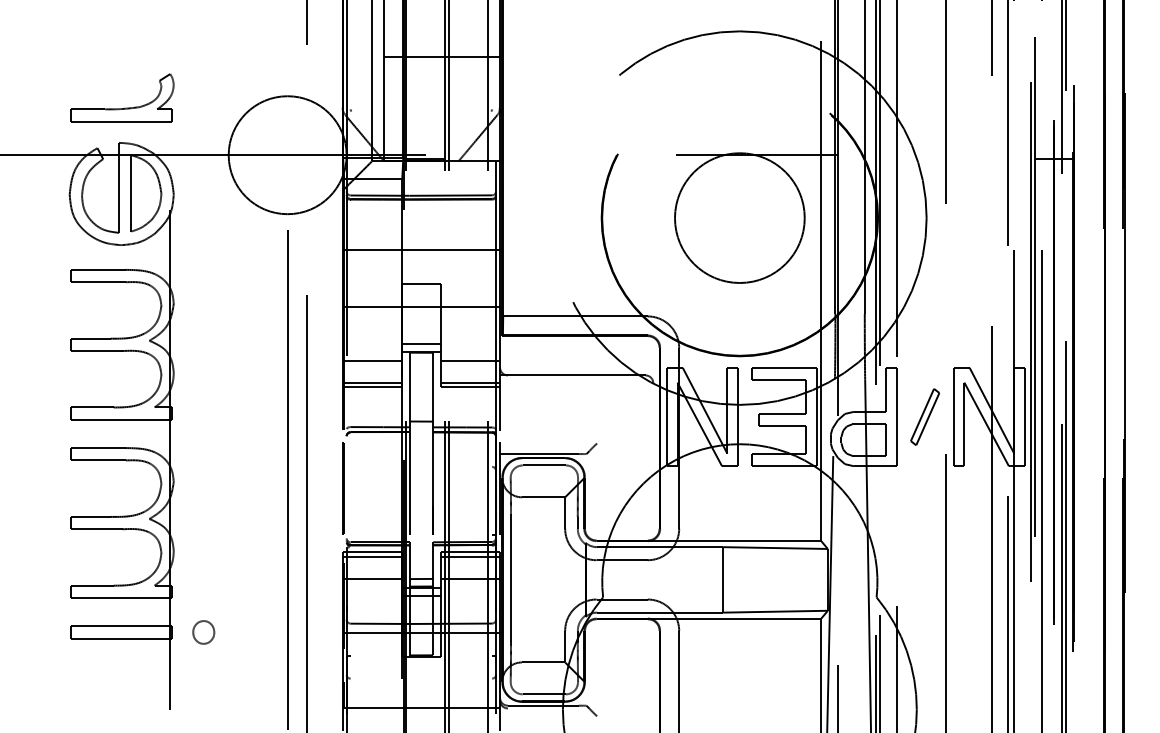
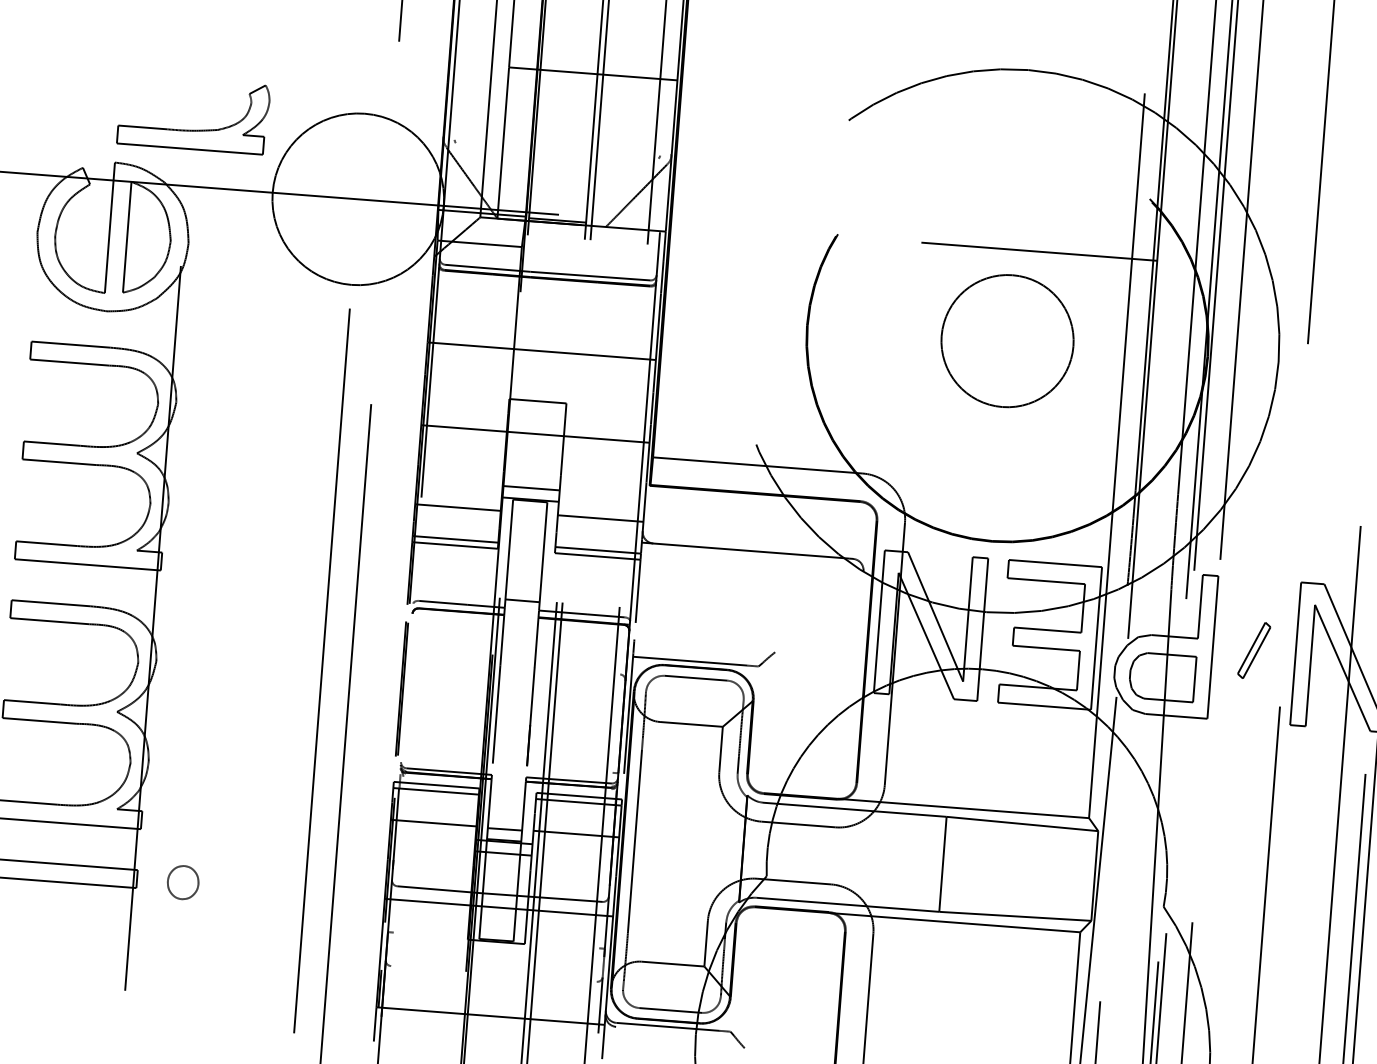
part: (124, 107) -> (195, 128), moved
circle: (739, 218) -> (1006, 341), size x0.7
part: (924, 416) -> (1253, 649), size x0.7

